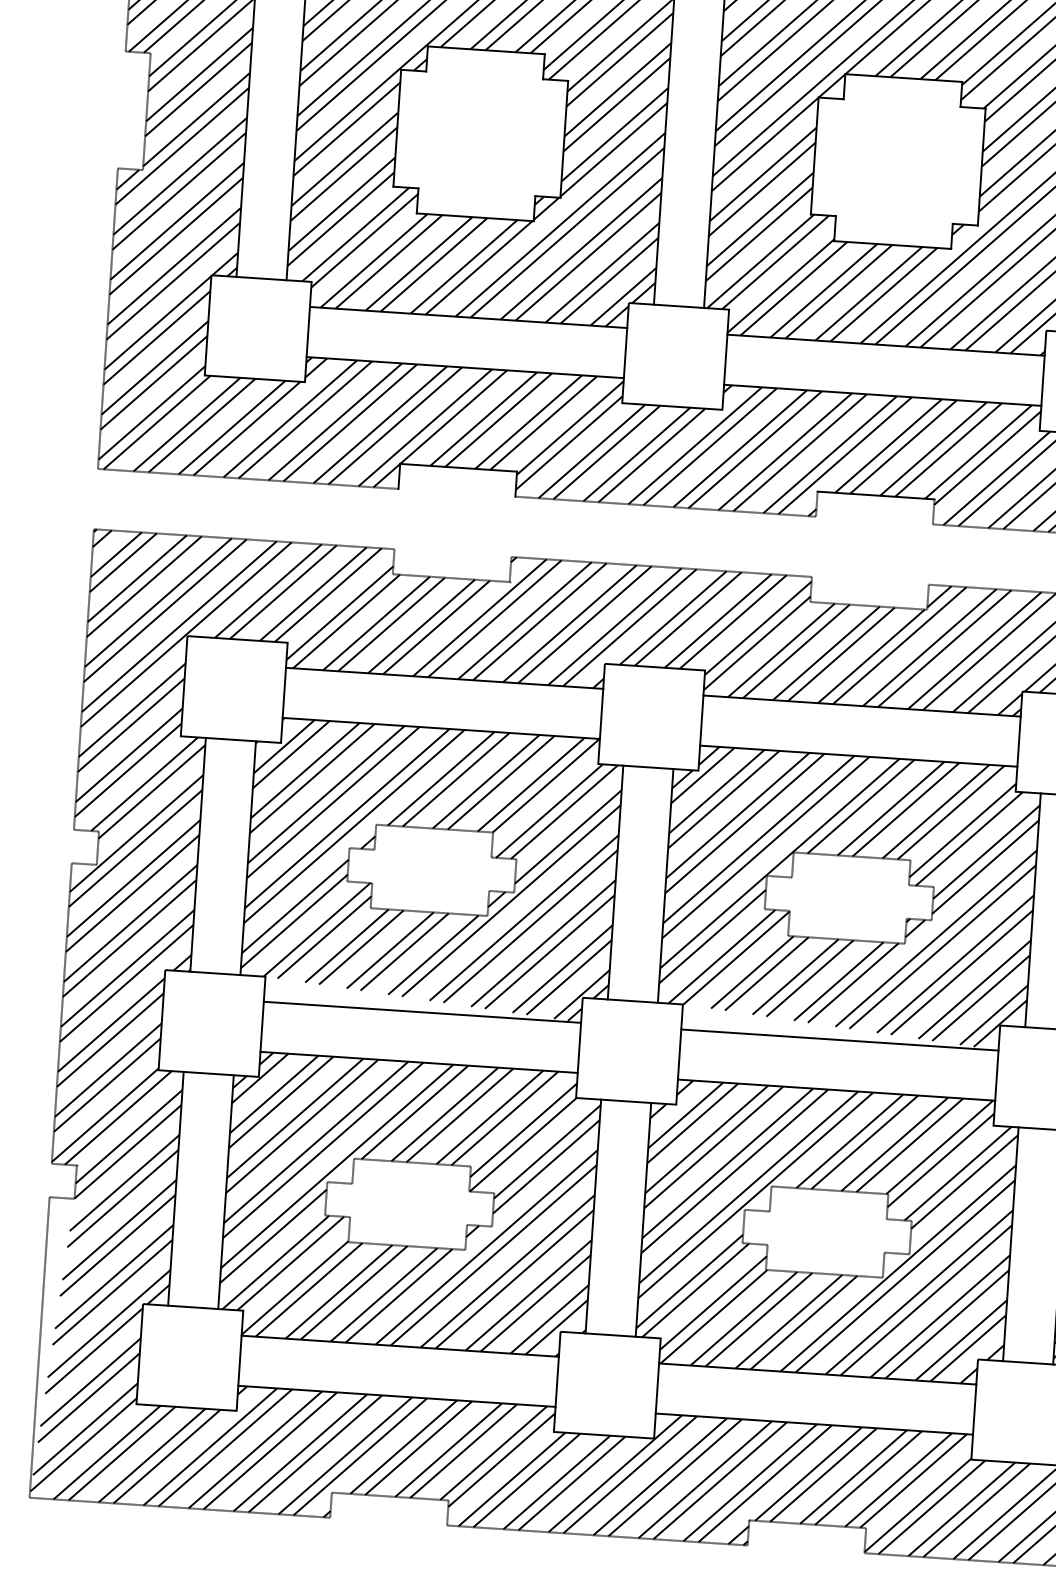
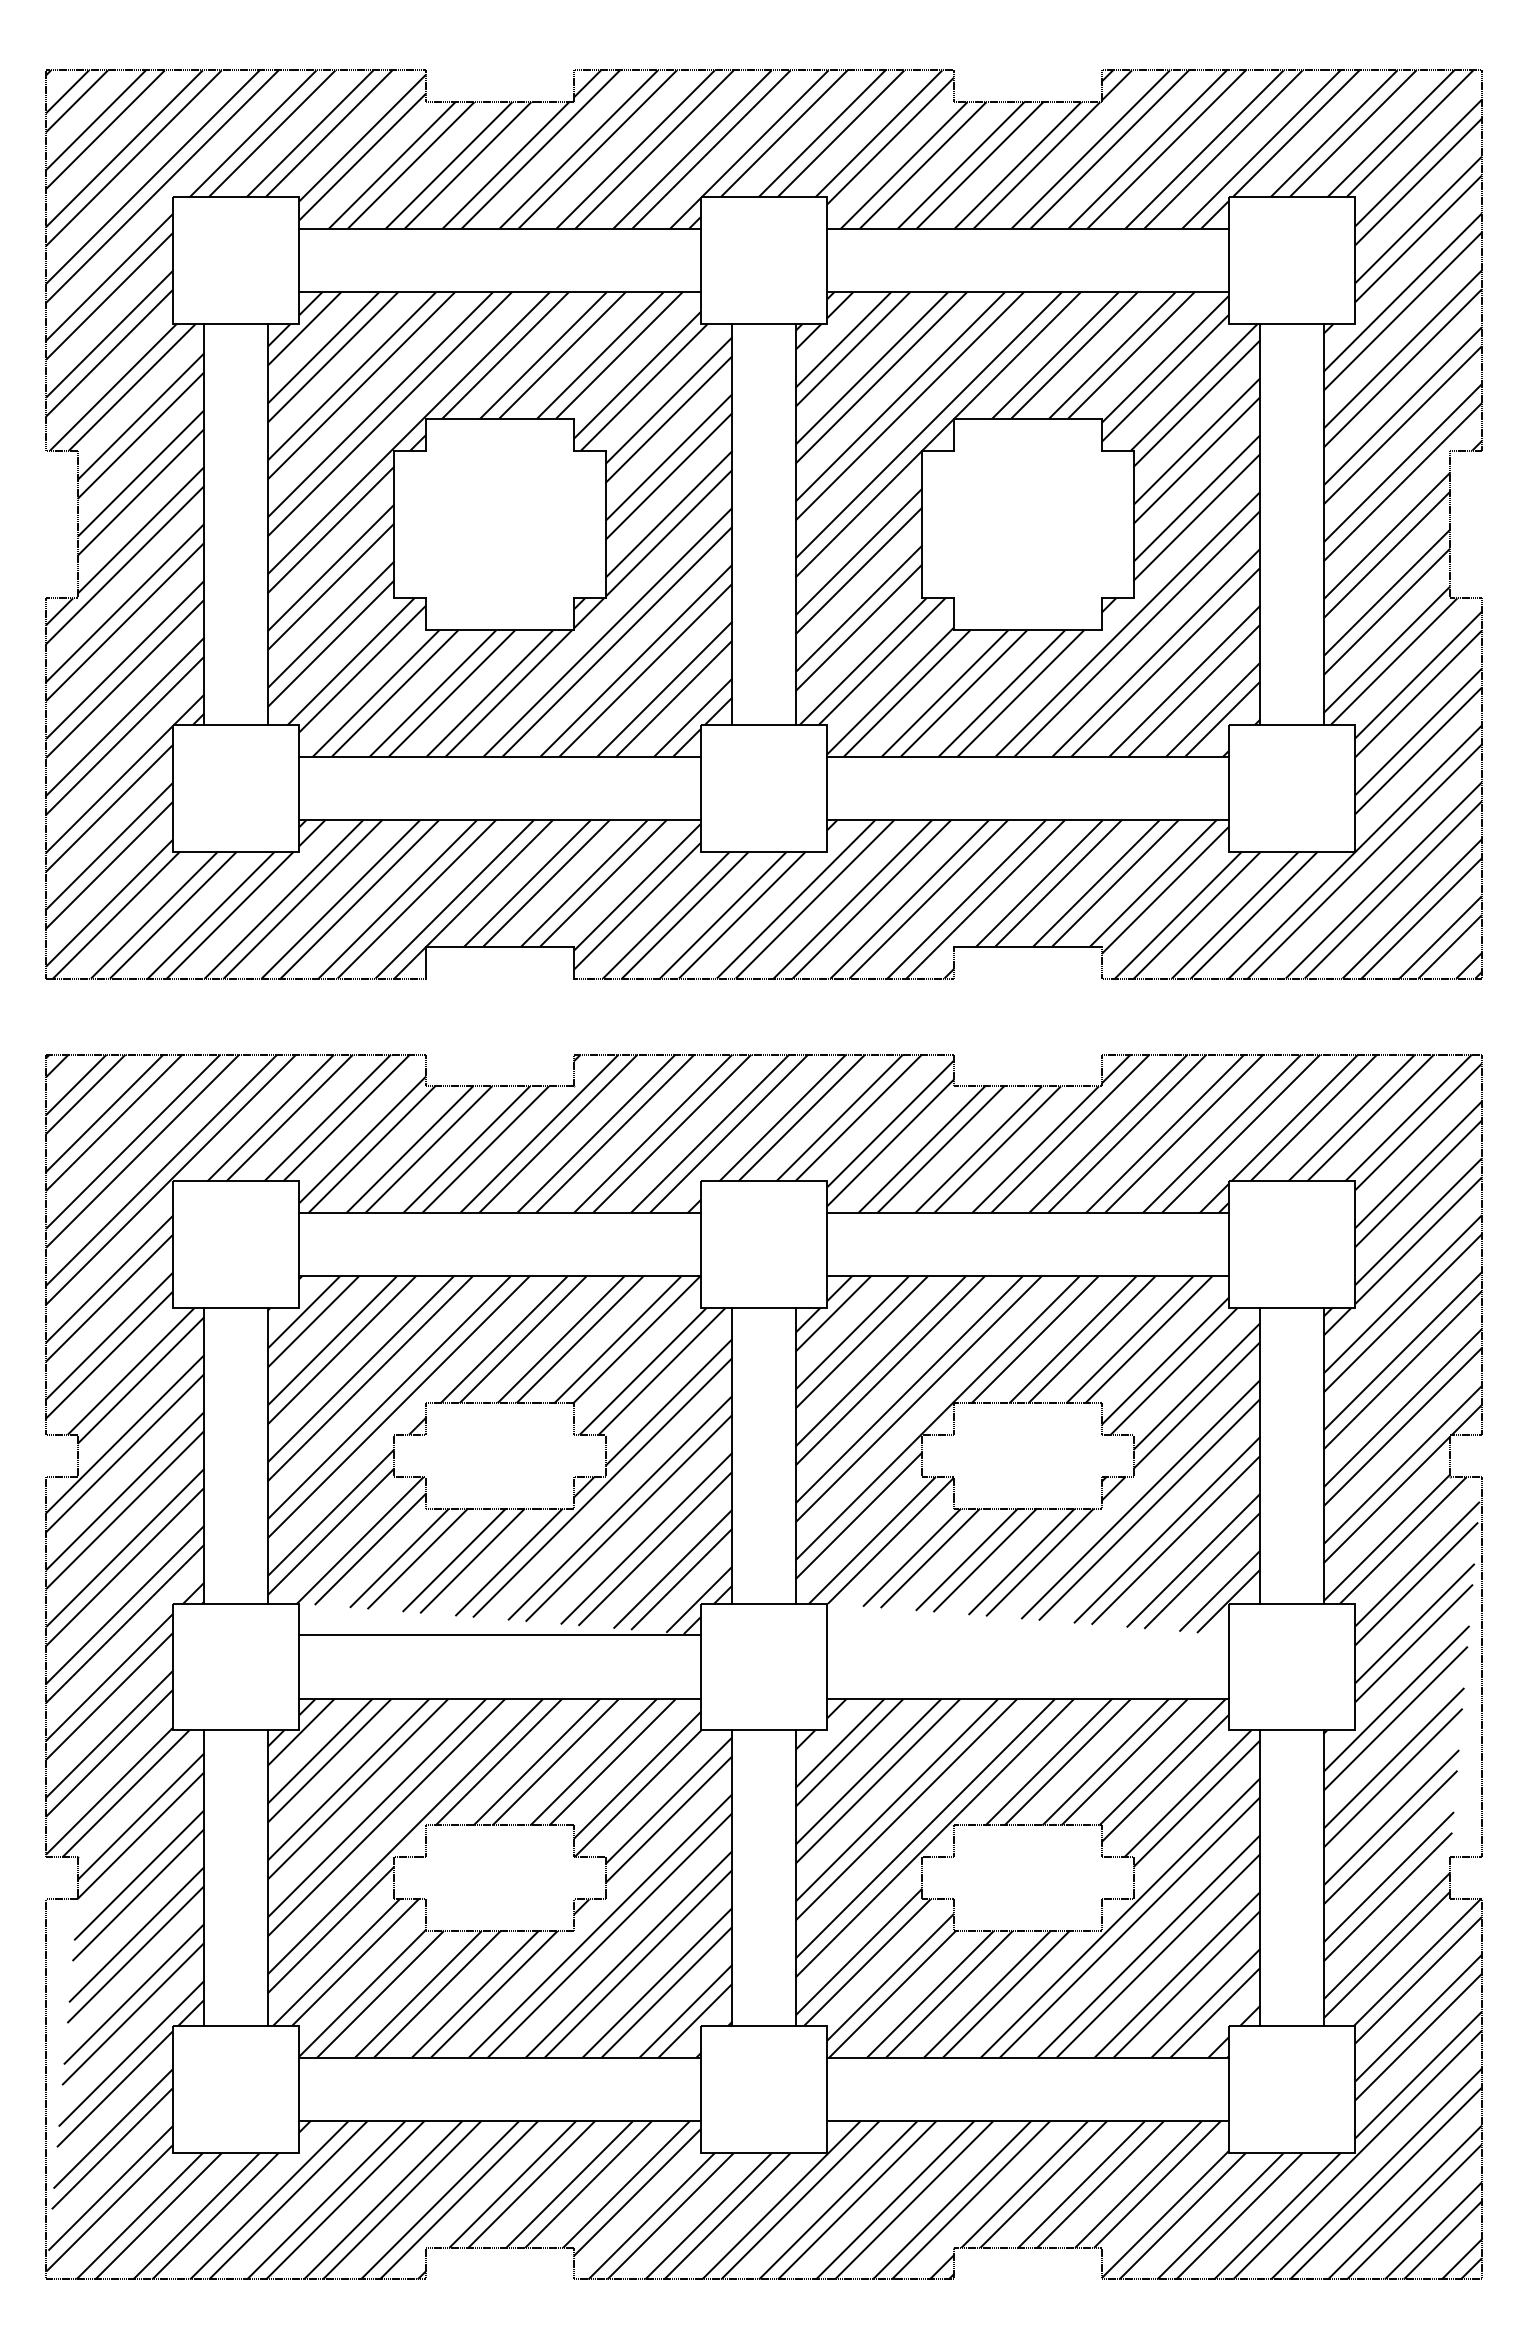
line: (839, 1040) -> (1027, 1635), removed

